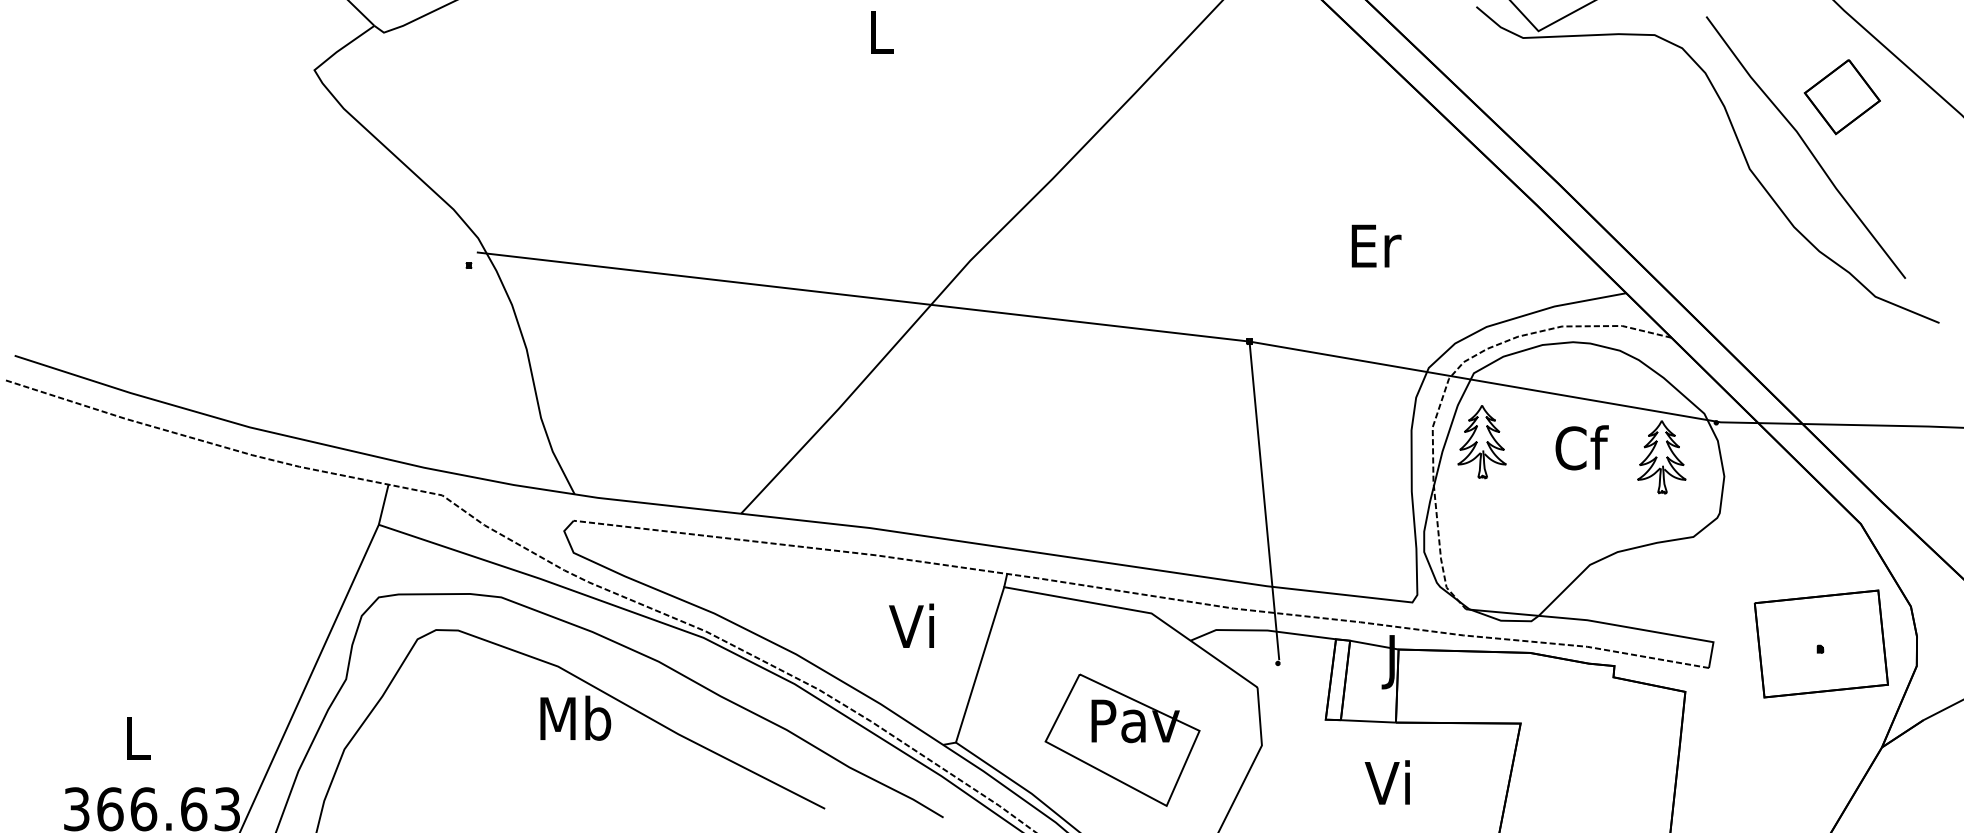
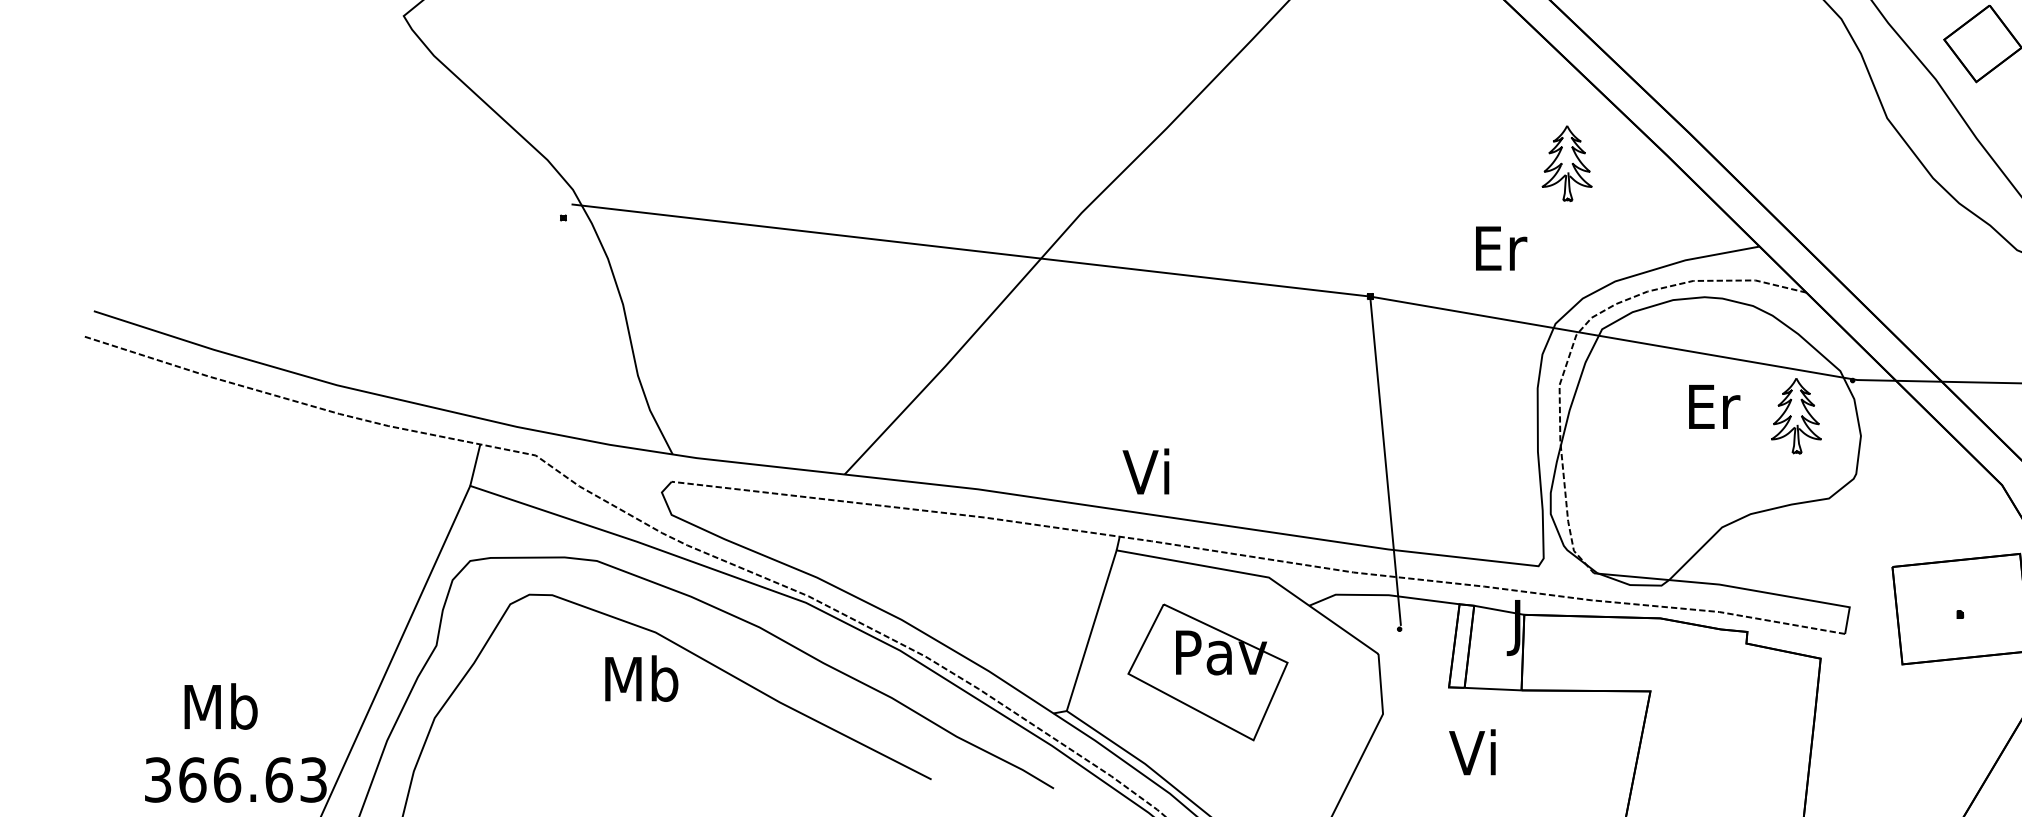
text: (1376, 245) -> (1501, 247), moved
part: (1481, 442) -> (1566, 164), moved
text: (1581, 447) -> (1713, 406), Cf -> Er
text: (911, 625) -> (1145, 471), moved
text: (575, 717) -> (641, 677), moved
text: (137, 737) -> (220, 705), L -> Mb
part: (1122, 739) -> (1207, 671), moved
text: (1386, 782) -> (1471, 752), moved

